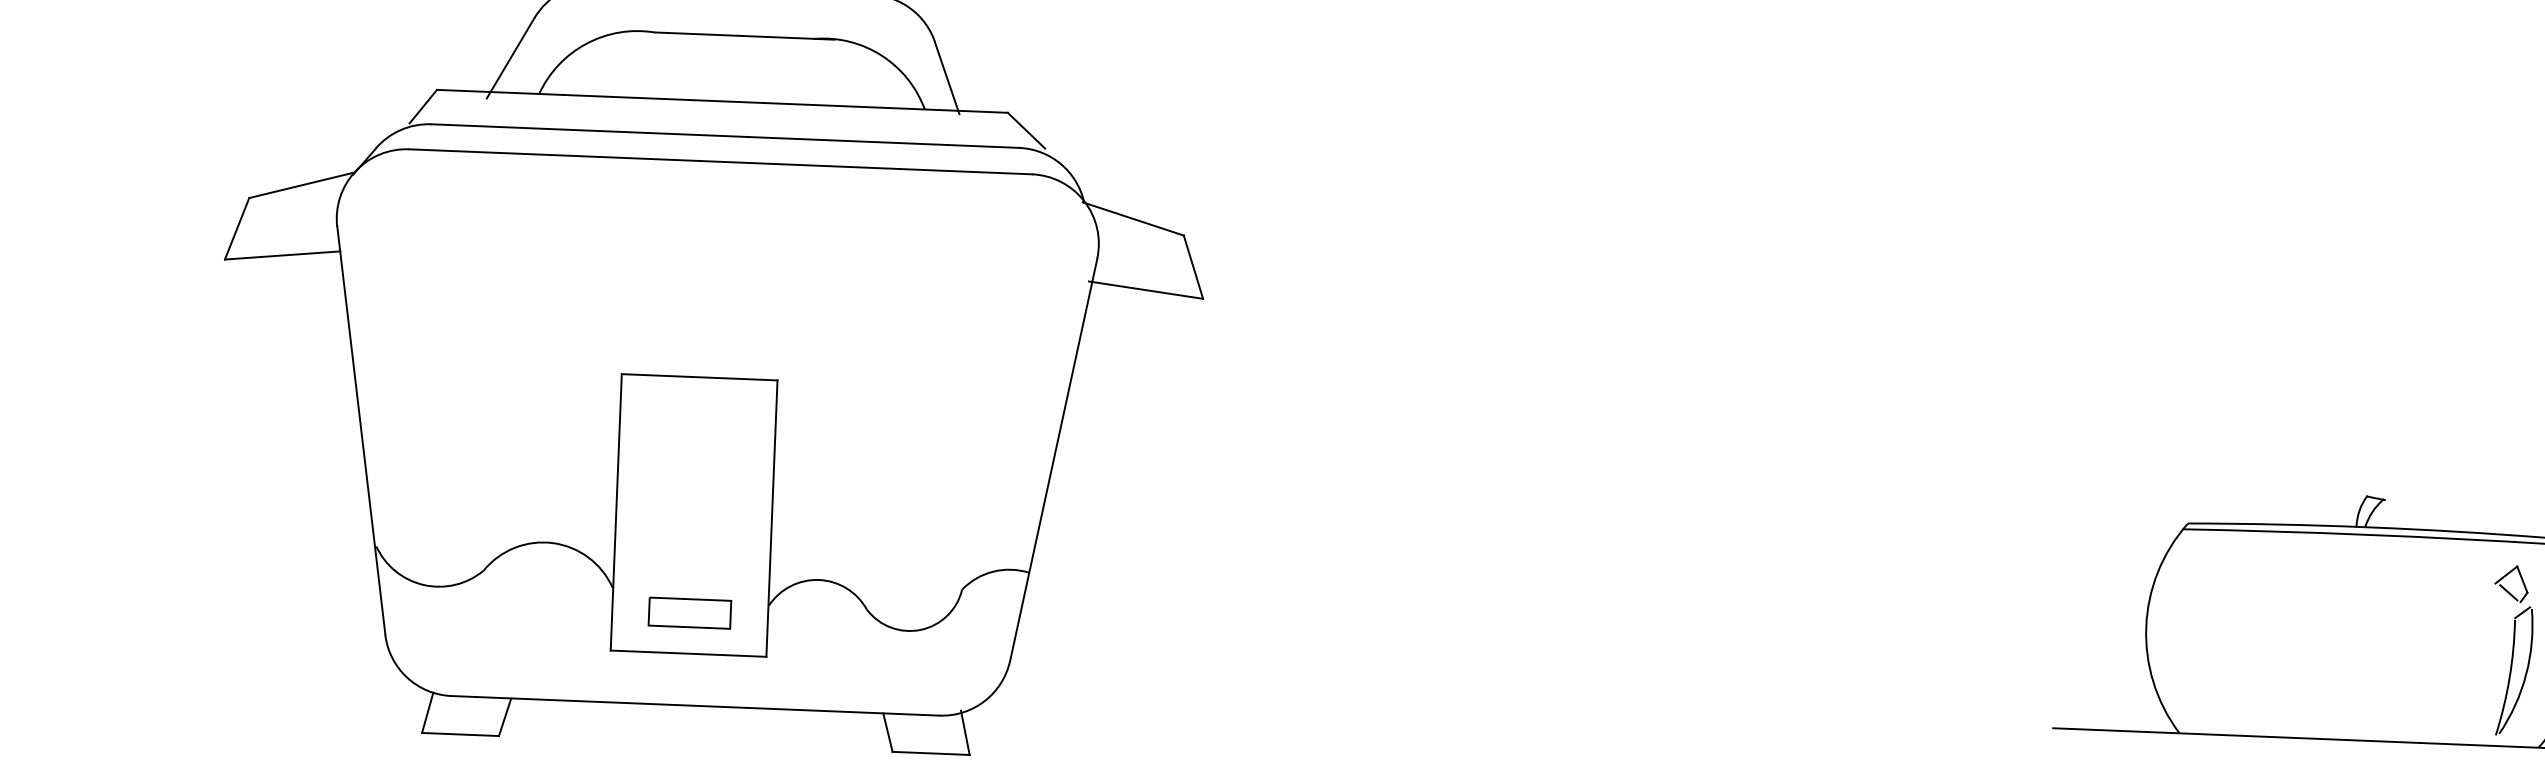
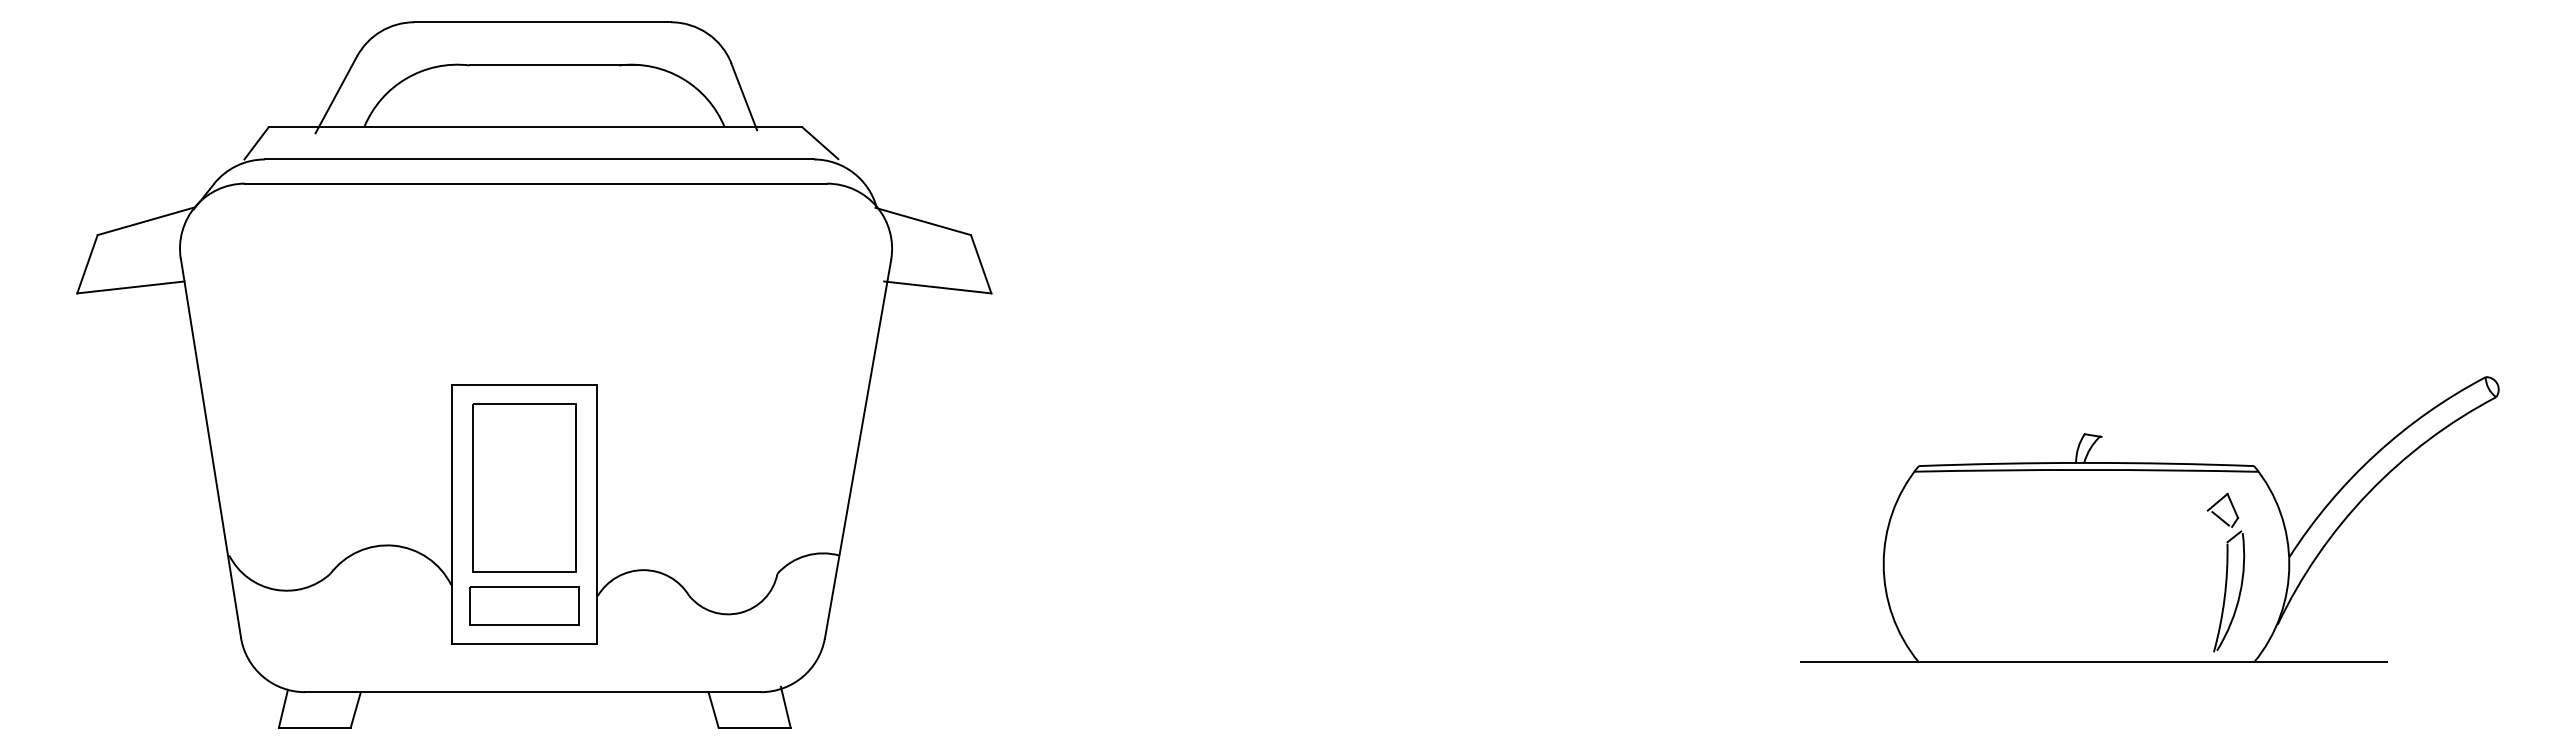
part: (695, 486) -> (524, 487), added
part: (690, 612) -> (524, 605), size x1.43

